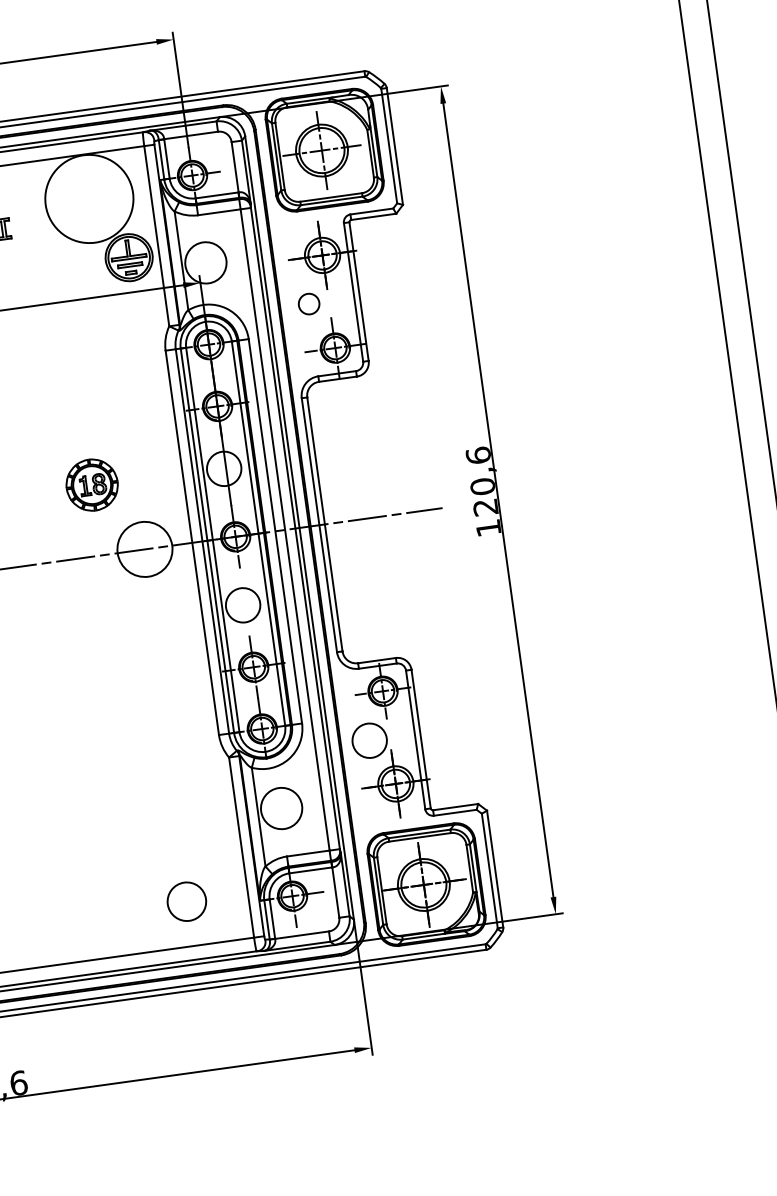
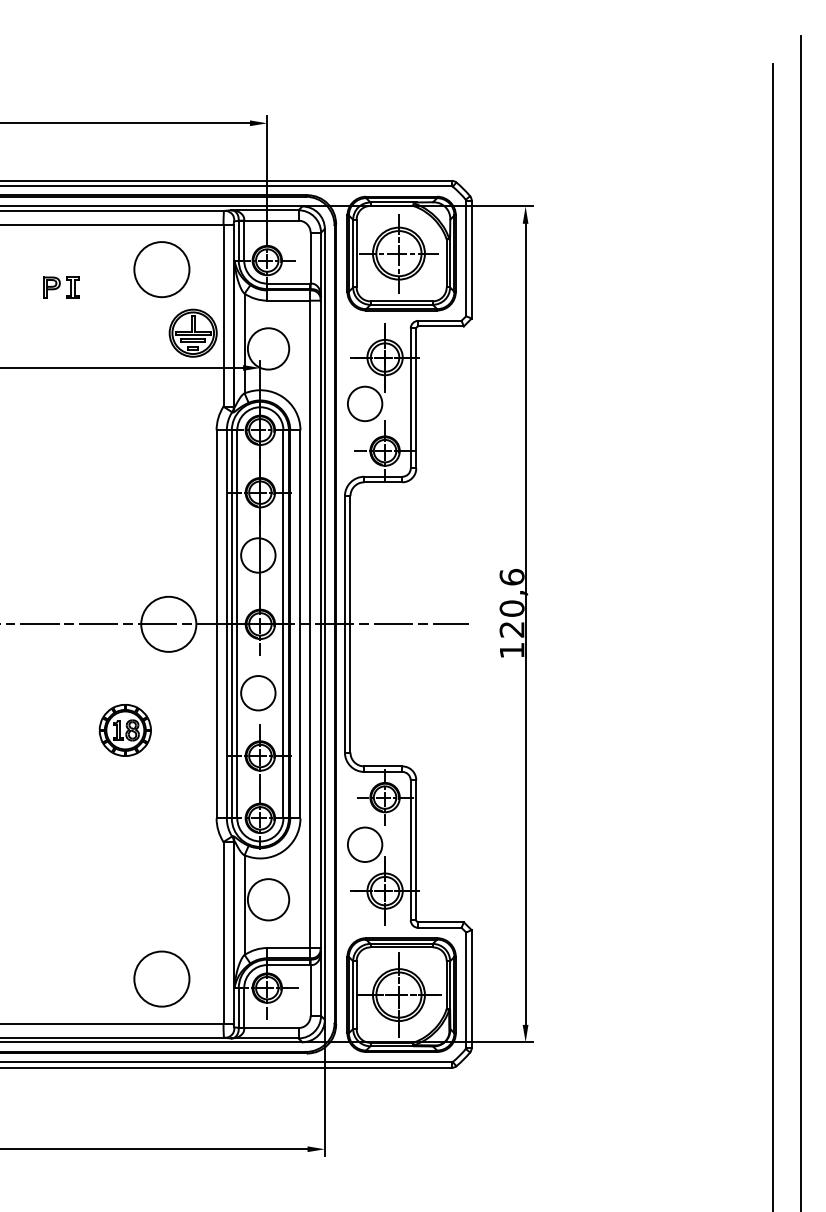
circle: (88, 198) -> (161, 269), size x0.62
circle: (308, 303) -> (364, 403), size x1.67
part: (91, 485) -> (124, 730), moved
circle: (186, 901) -> (161, 978), size x1.43

